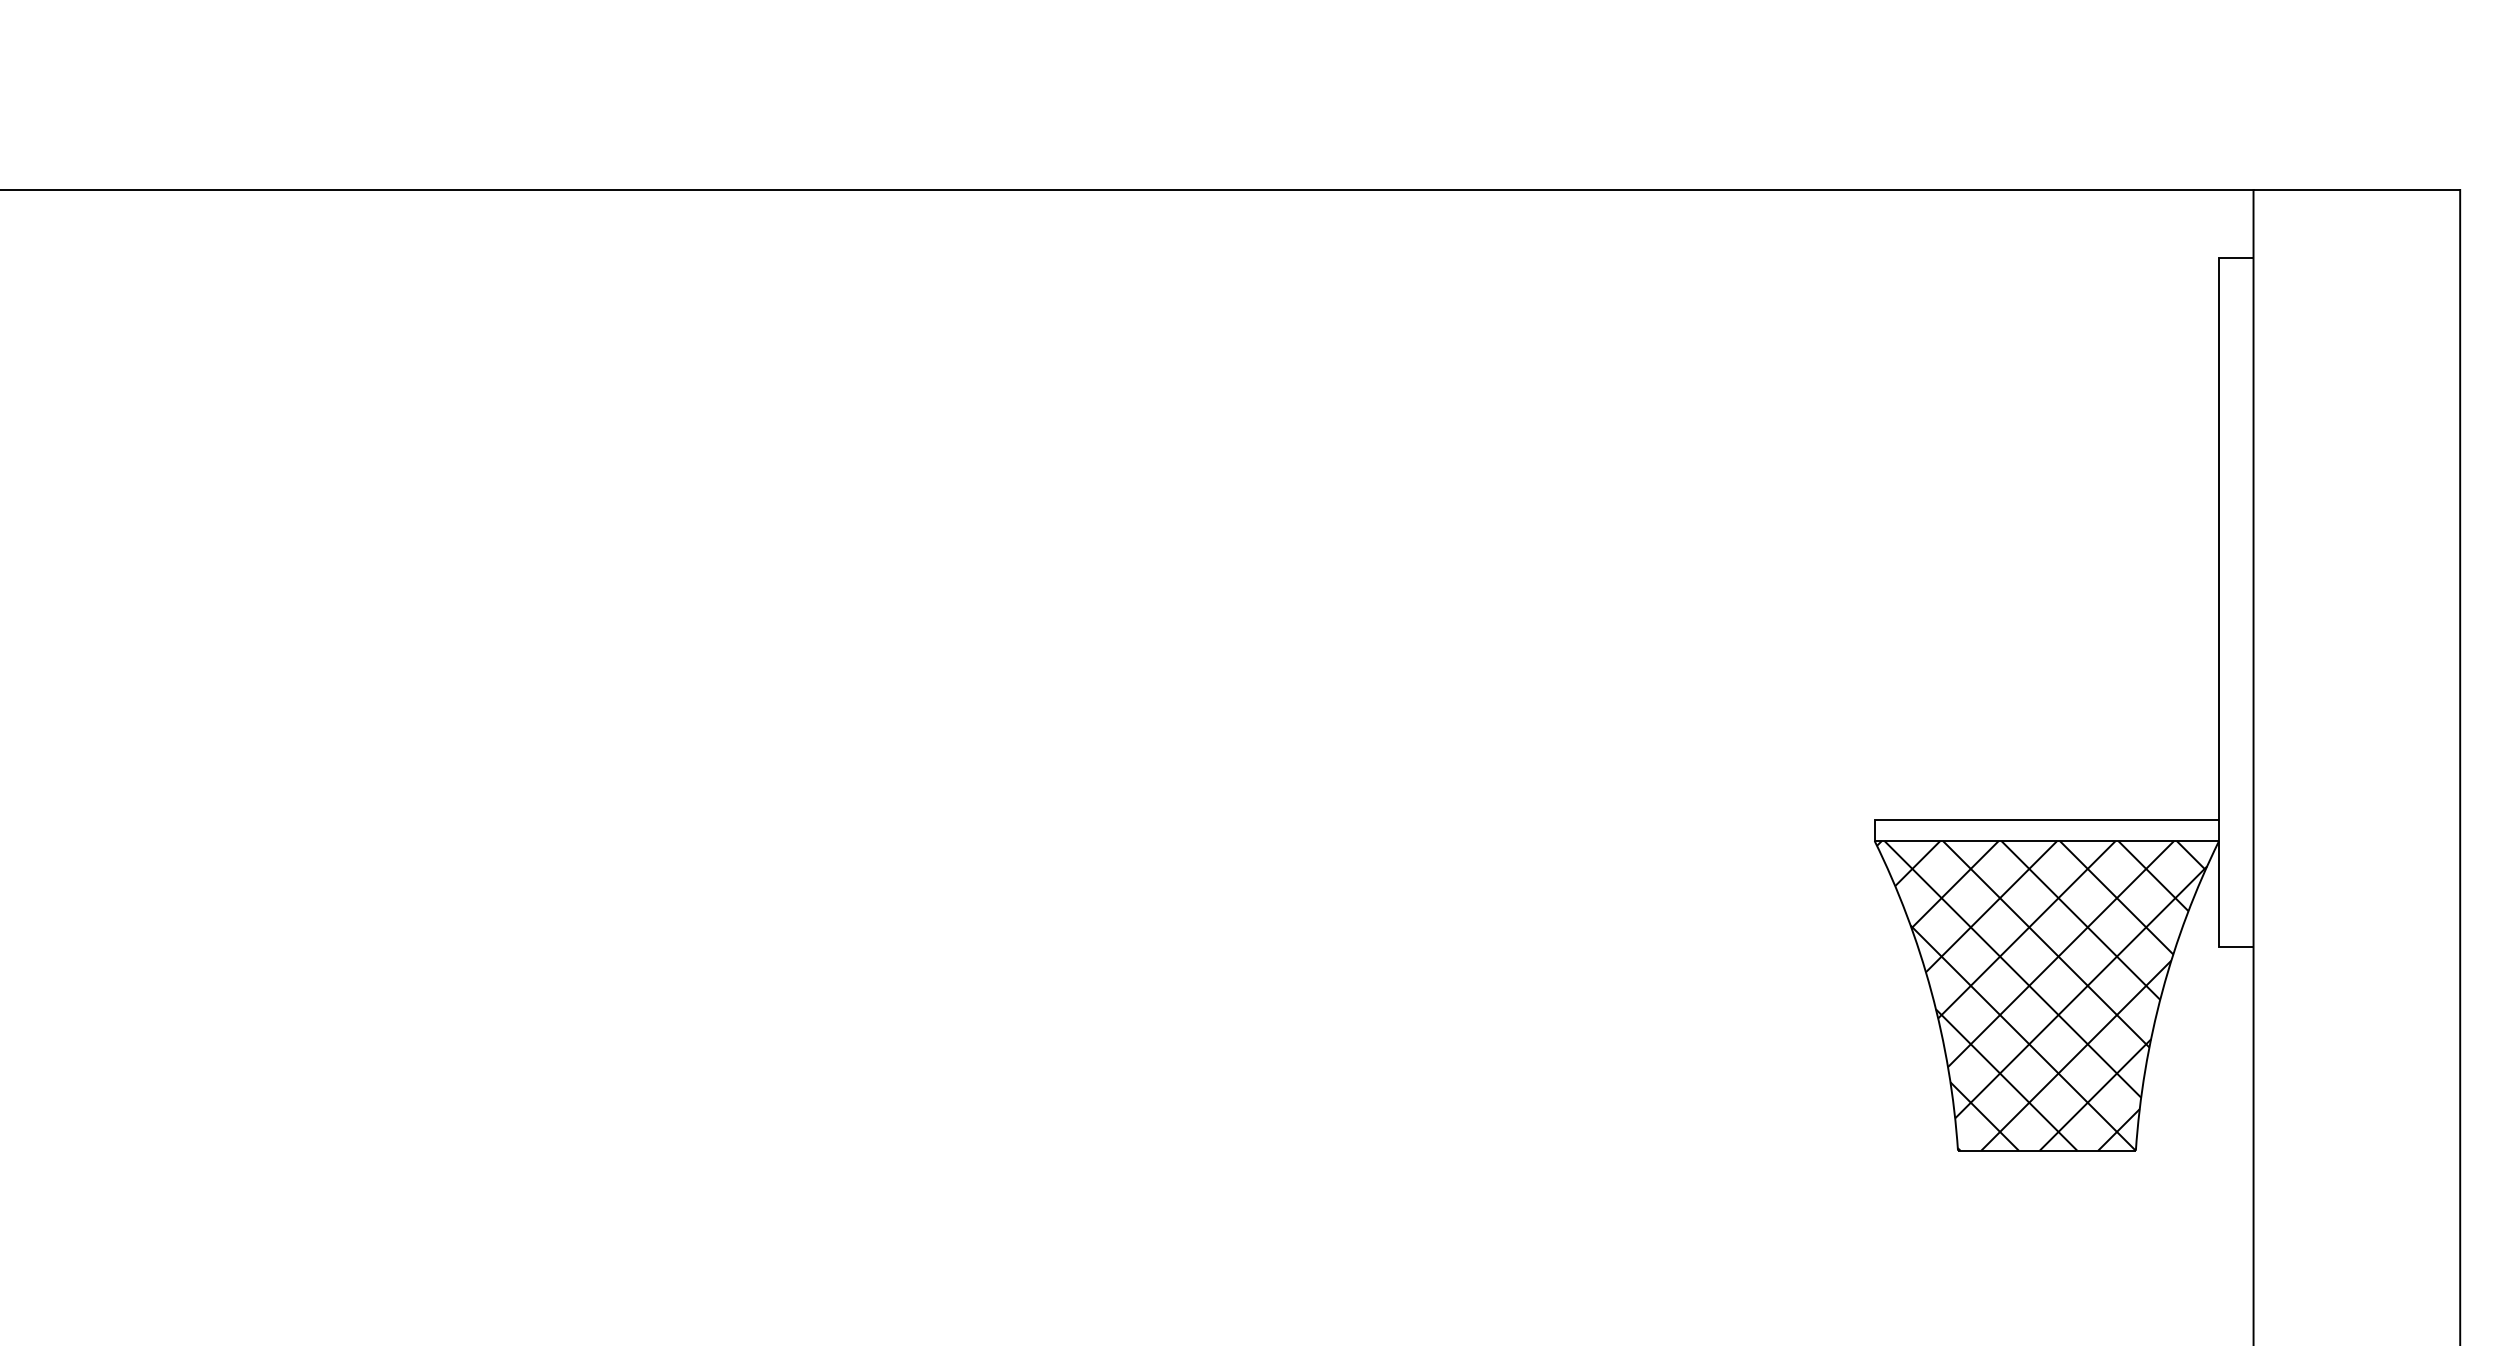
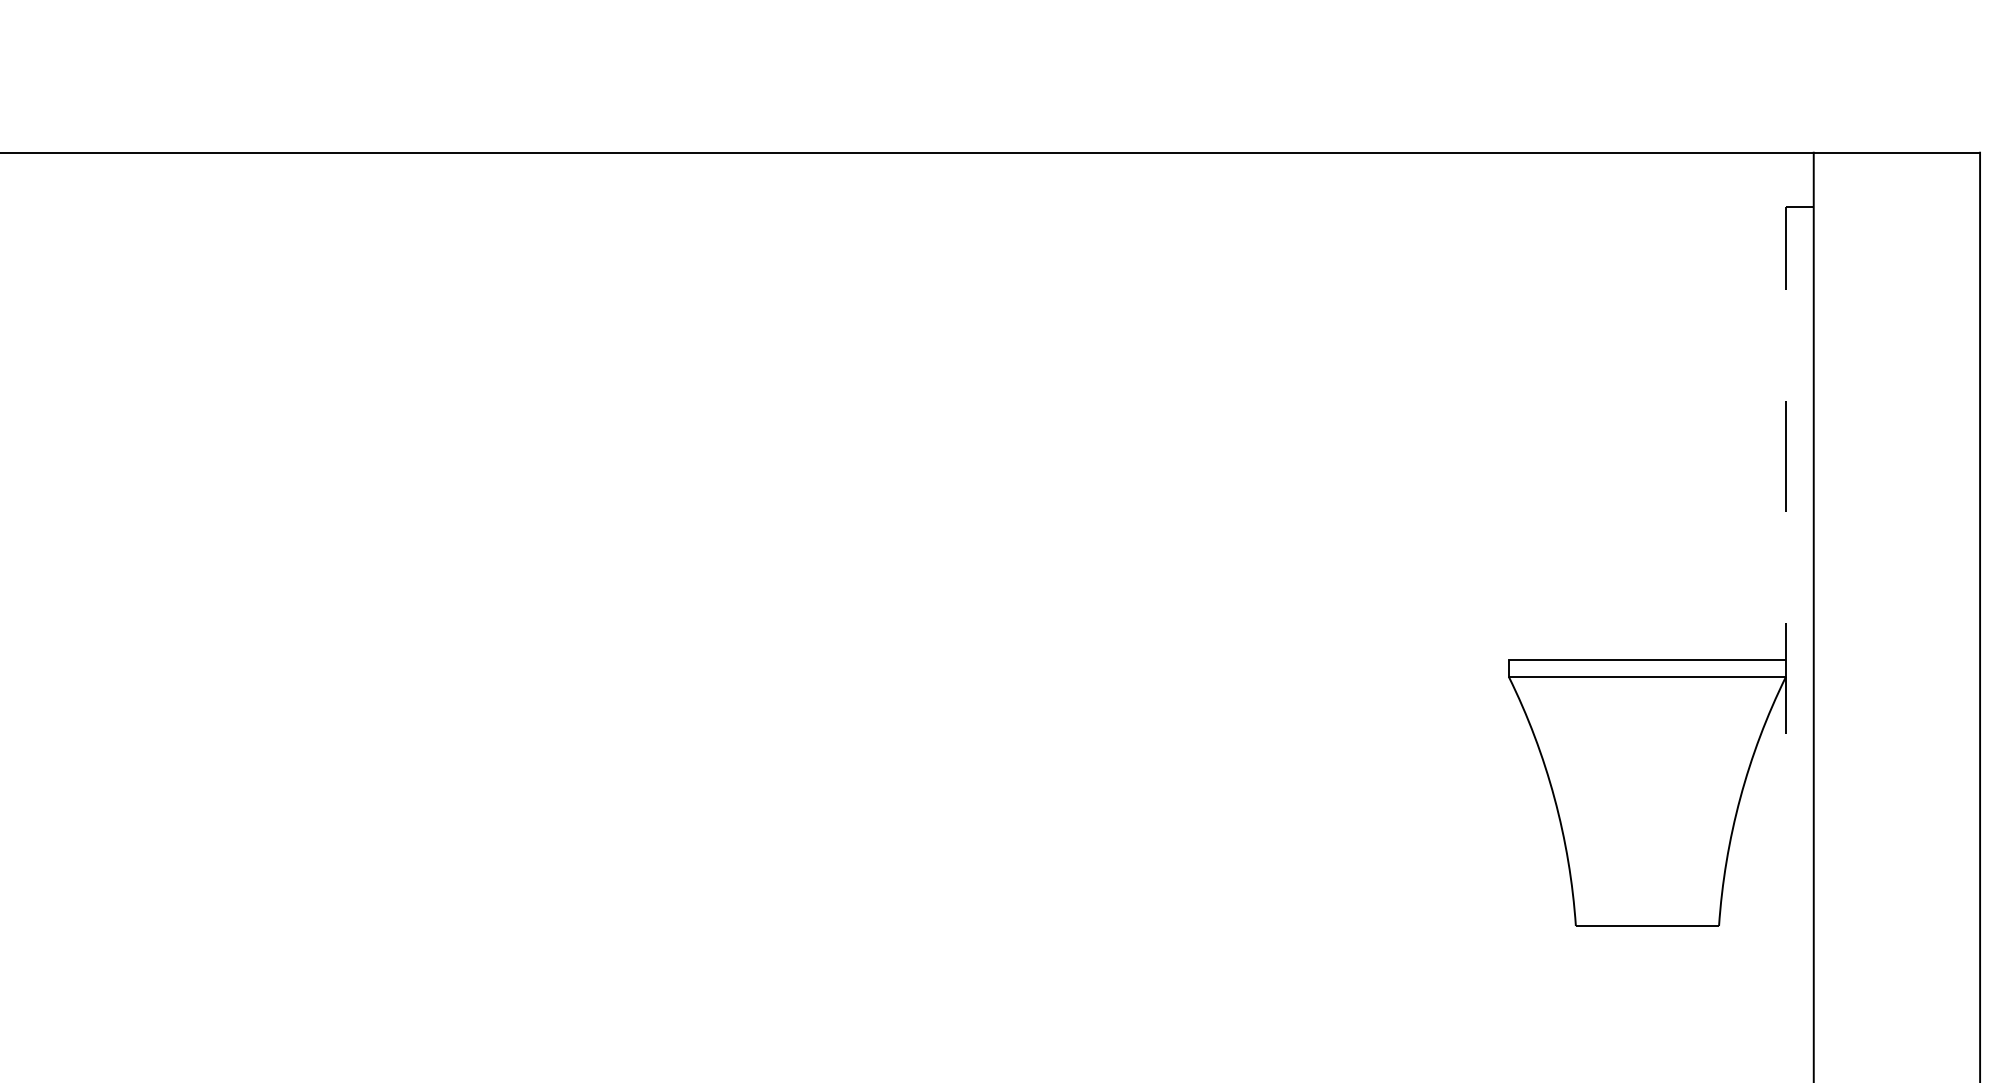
line: (2219, 602) -> (1786, 484), solid -> dashed
hatch: (2042, 995) -> (1643, 801), removed

